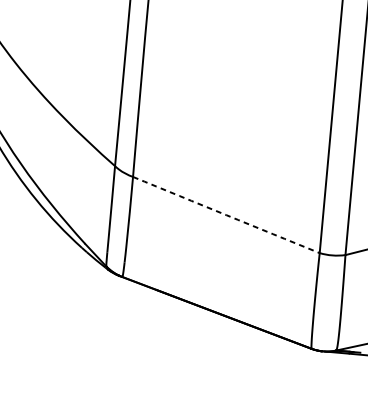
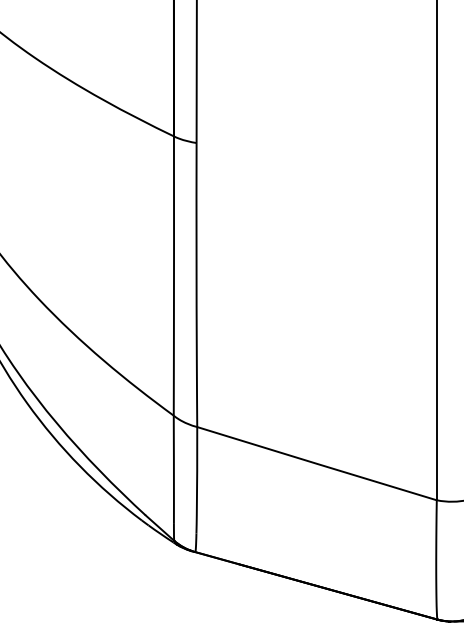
arc: (225, 214) -> (316, 463), dashed -> solid

